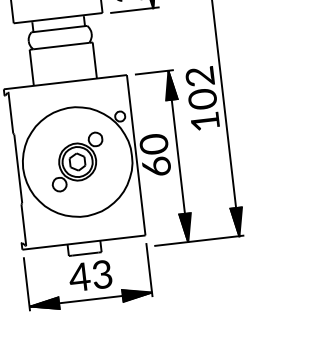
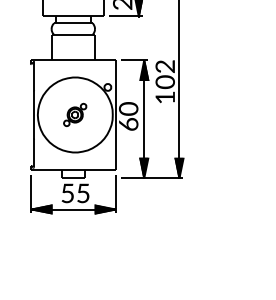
part: (76, 161) -> (74, 114), size x0.6
text: (89, 276) -> (74, 193), 43 -> 55

